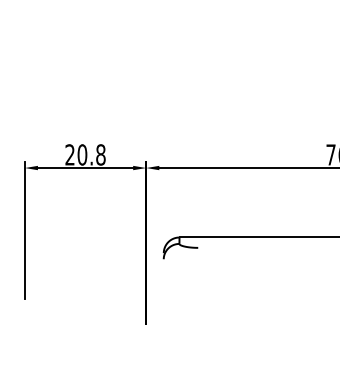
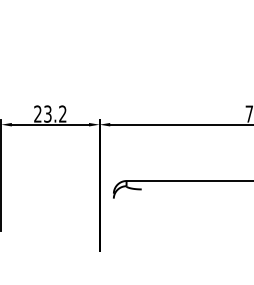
text: (91, 154) -> (55, 113), 20.8 -> 23.2

